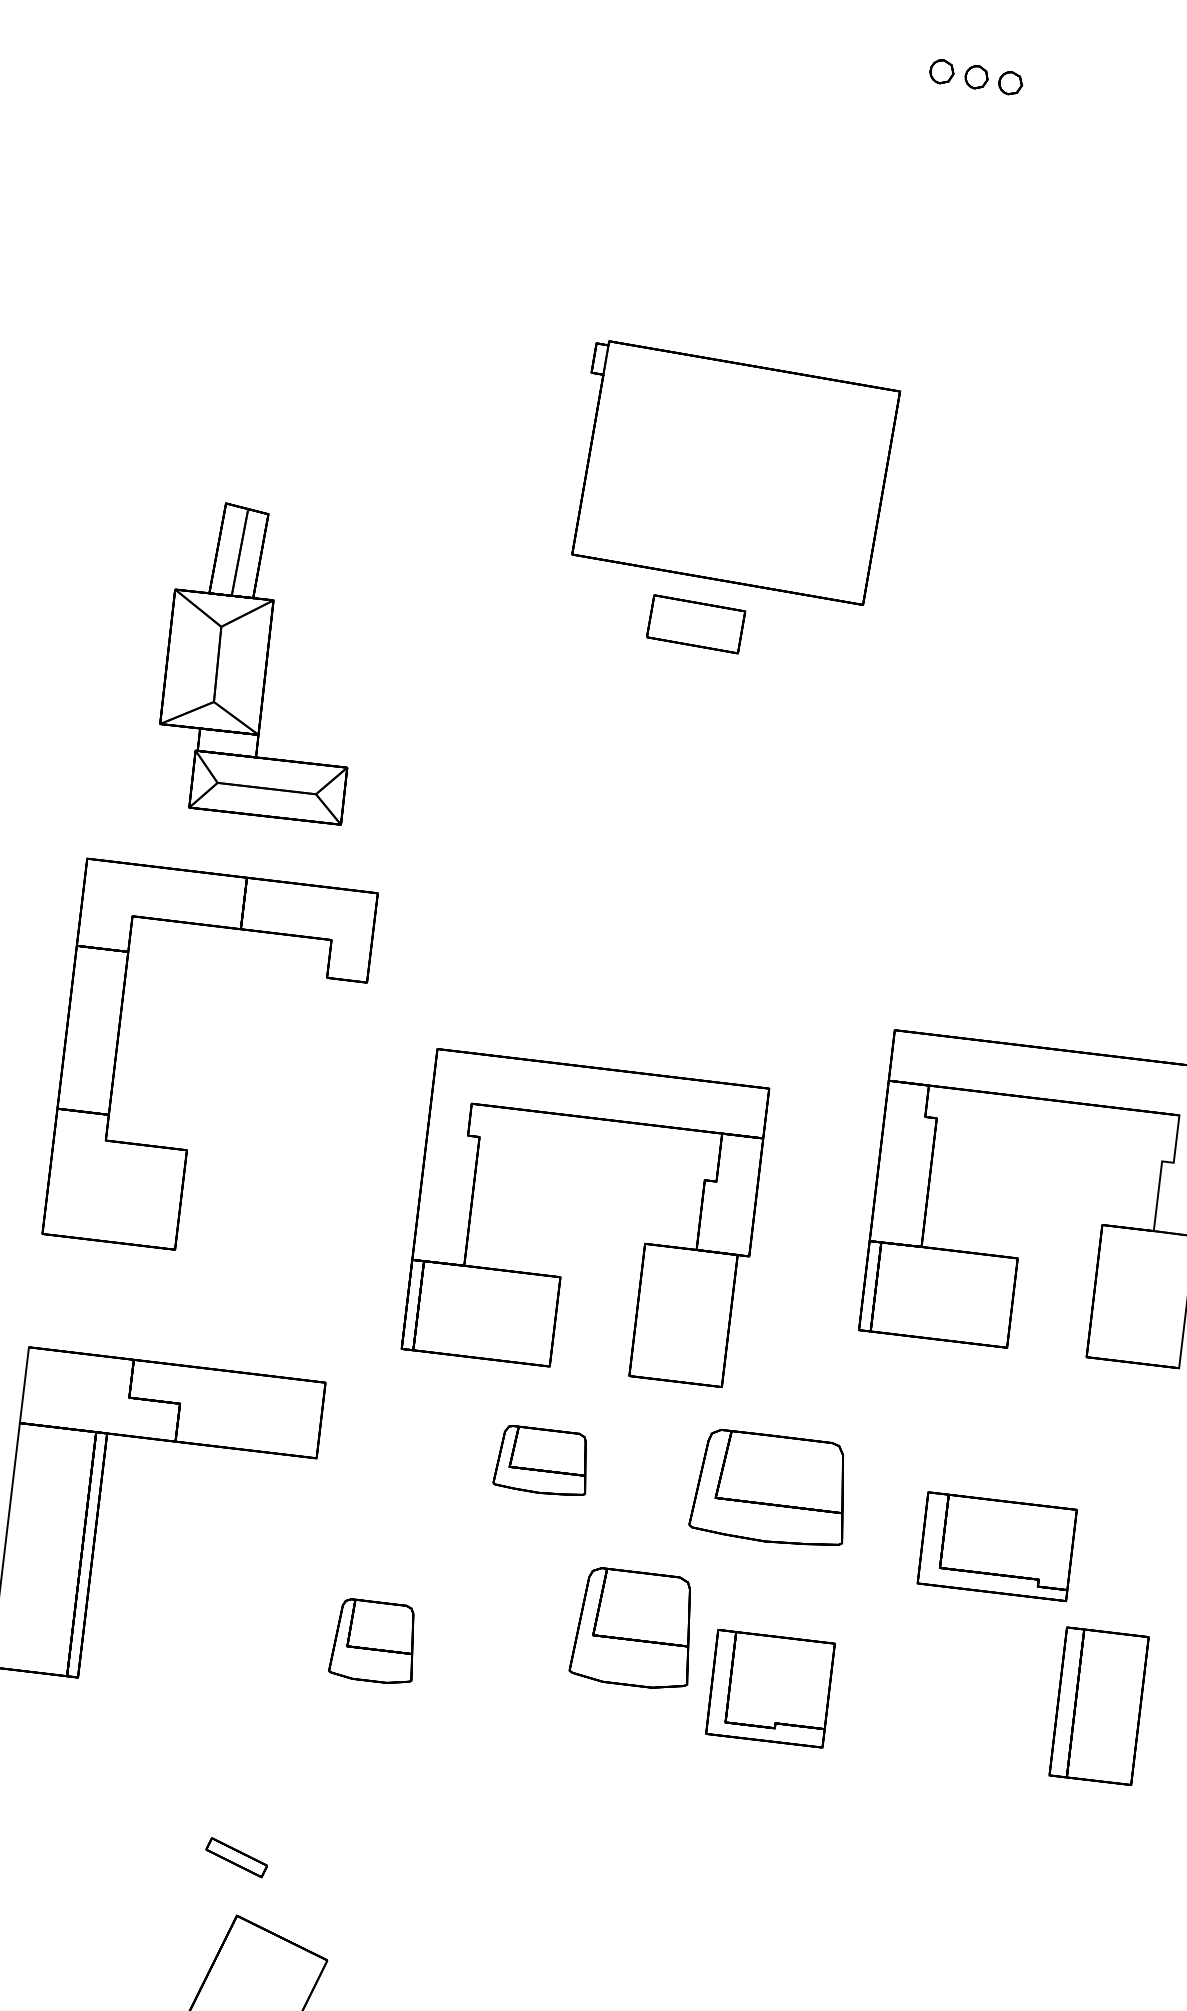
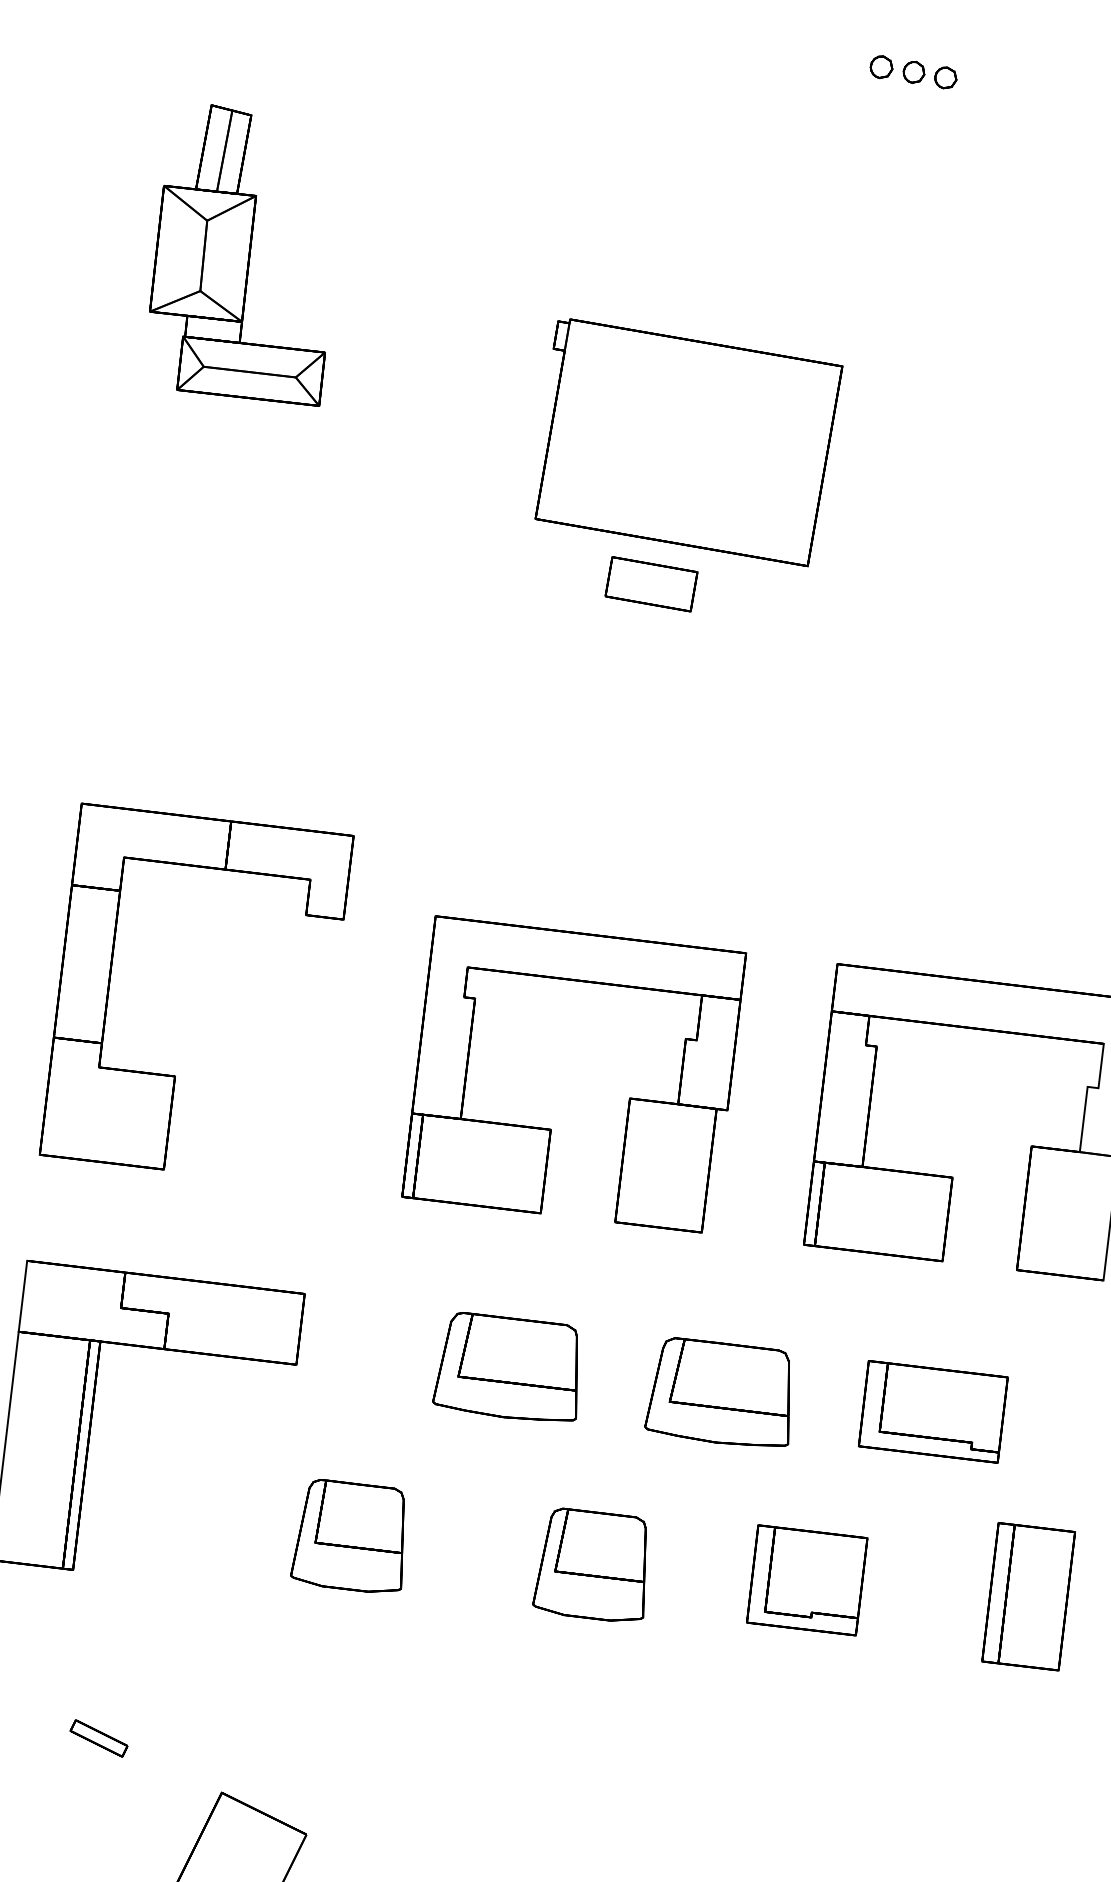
part: (253, 663) -> (237, 255), moved
part: (561, 1276) -> (551, 1129), moved
part: (539, 1460) -> (504, 1366), size x1.67
part: (996, 1546) -> (932, 1411), moved
part: (629, 1627) -> (589, 1564), moved
part: (371, 1640) -> (347, 1535), size x1.43
part: (770, 1688) -> (807, 1580), moved
part: (236, 1857) -> (98, 1738), moved

